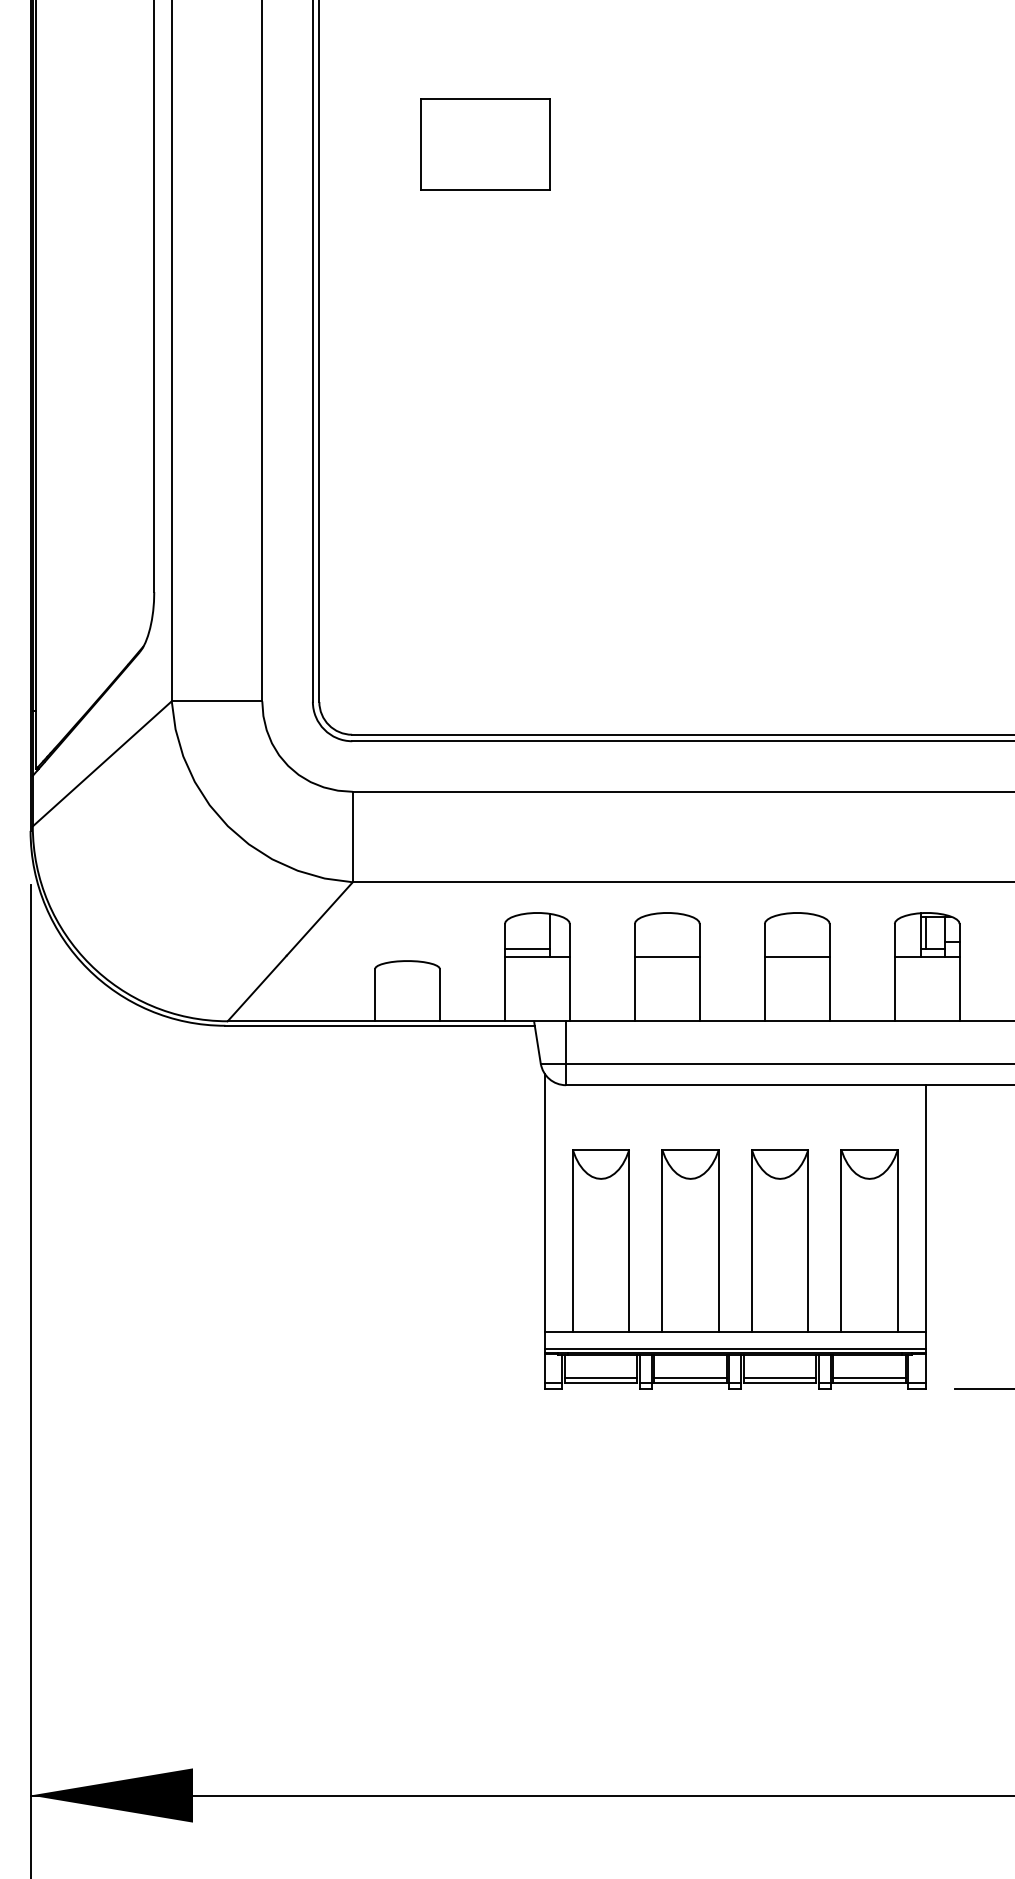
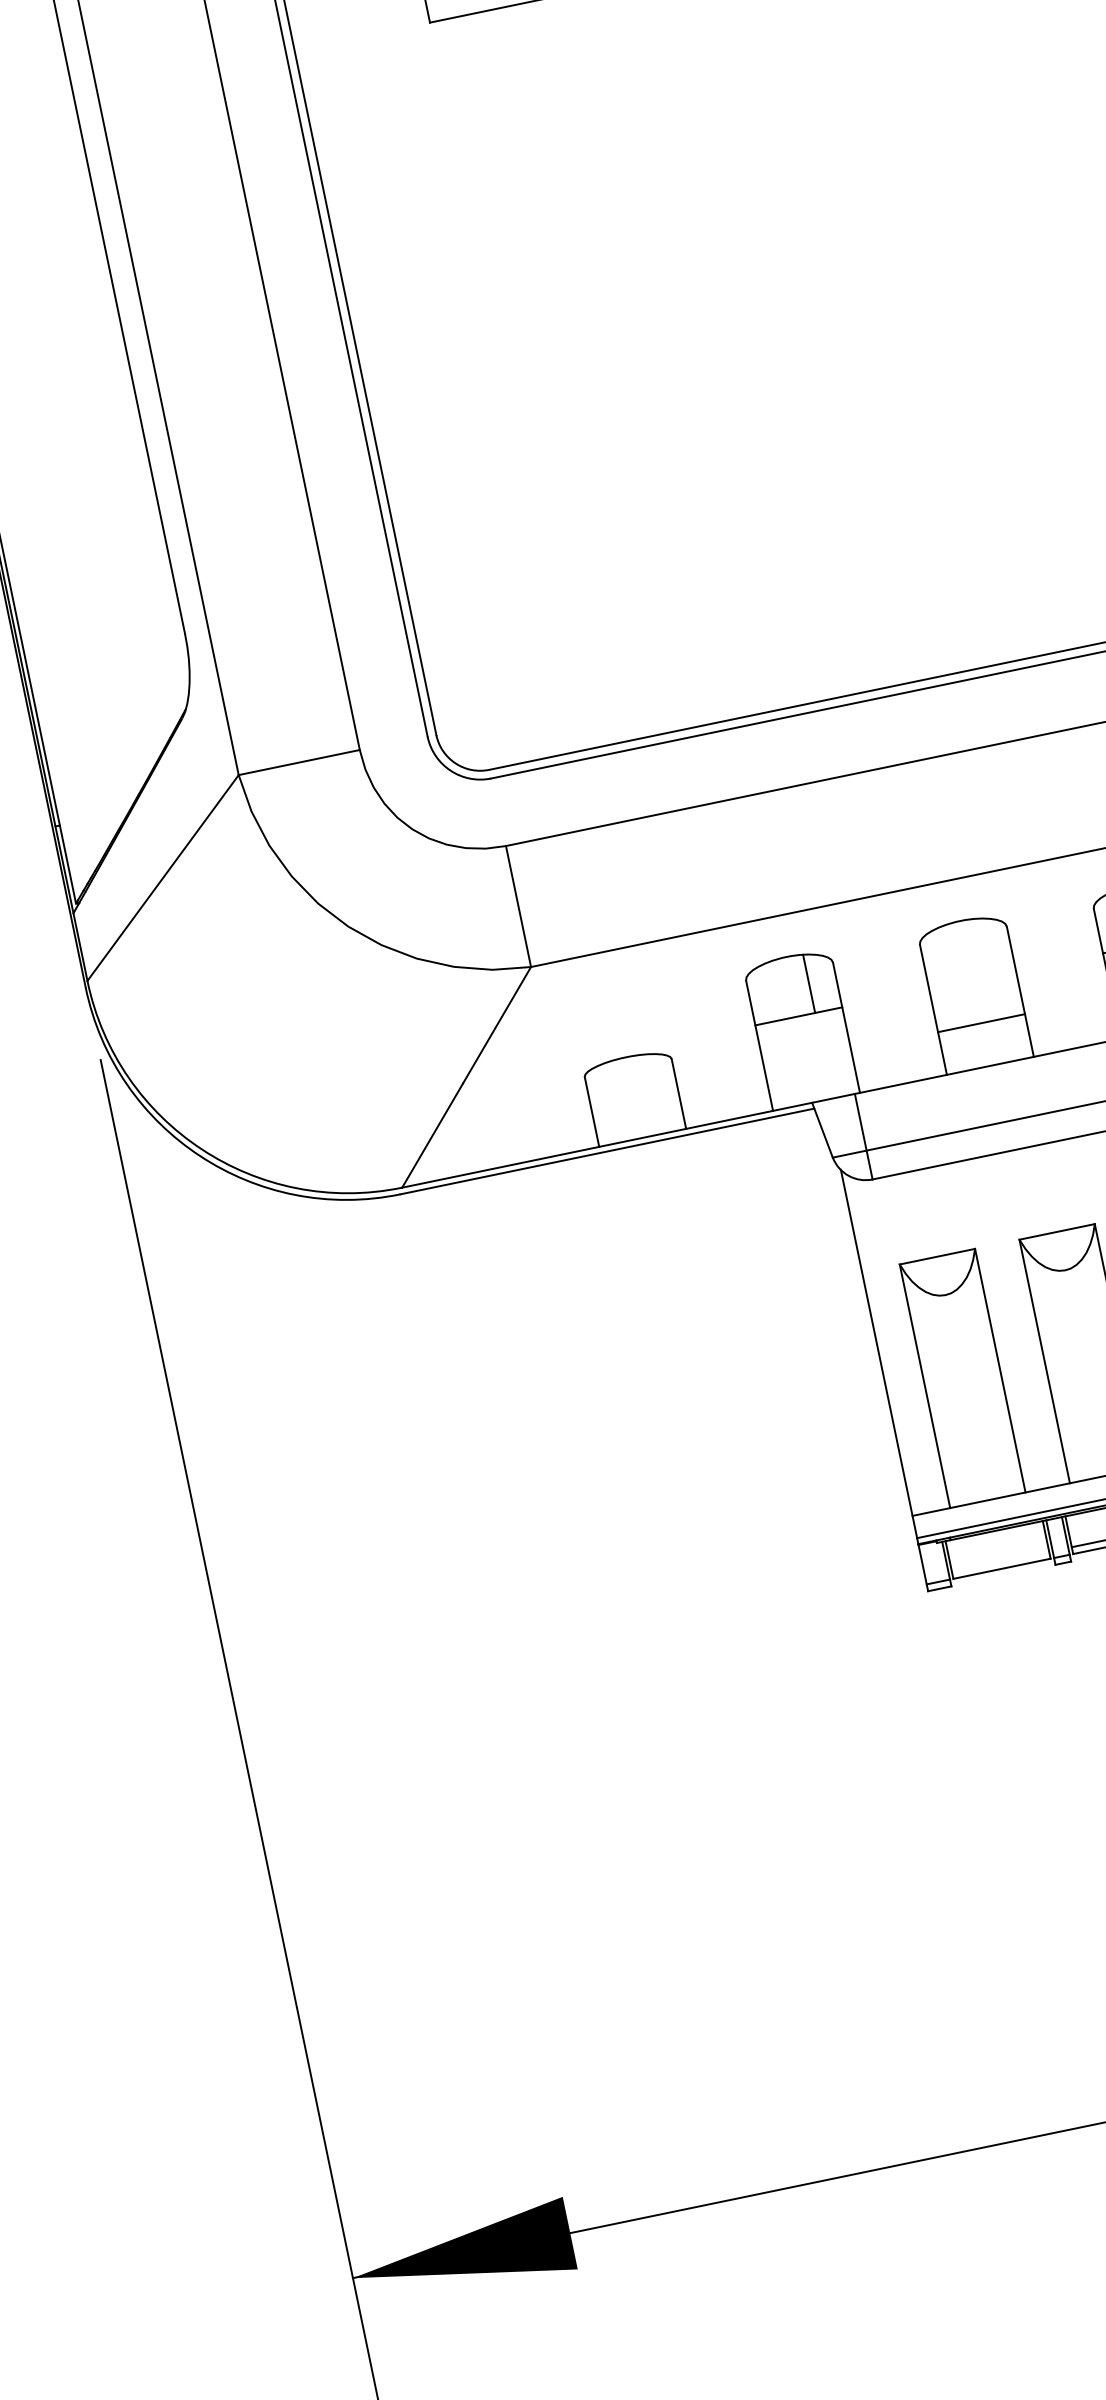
line: (526, 949) -> (782, 1008), removed
line: (666, 957) -> (980, 1023), moved
line: (600, 1378) -> (999, 1562), removed

